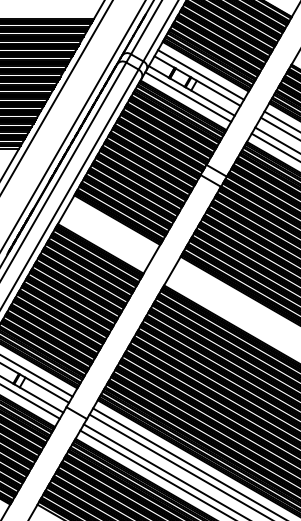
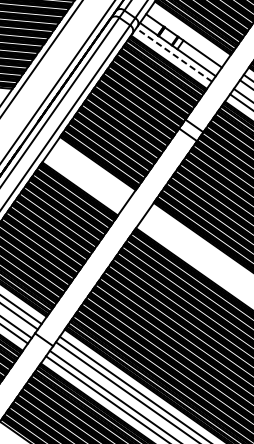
line: (201, 74) -> (188, 35), removed
line: (188, 97) -> (174, 55), solid -> dashed

